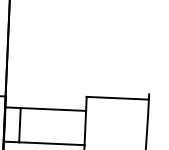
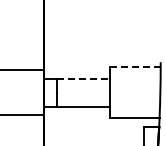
line: (117, 98) -> (135, 67), solid -> dashed
line: (53, 109) -> (83, 78), solid -> dashed

